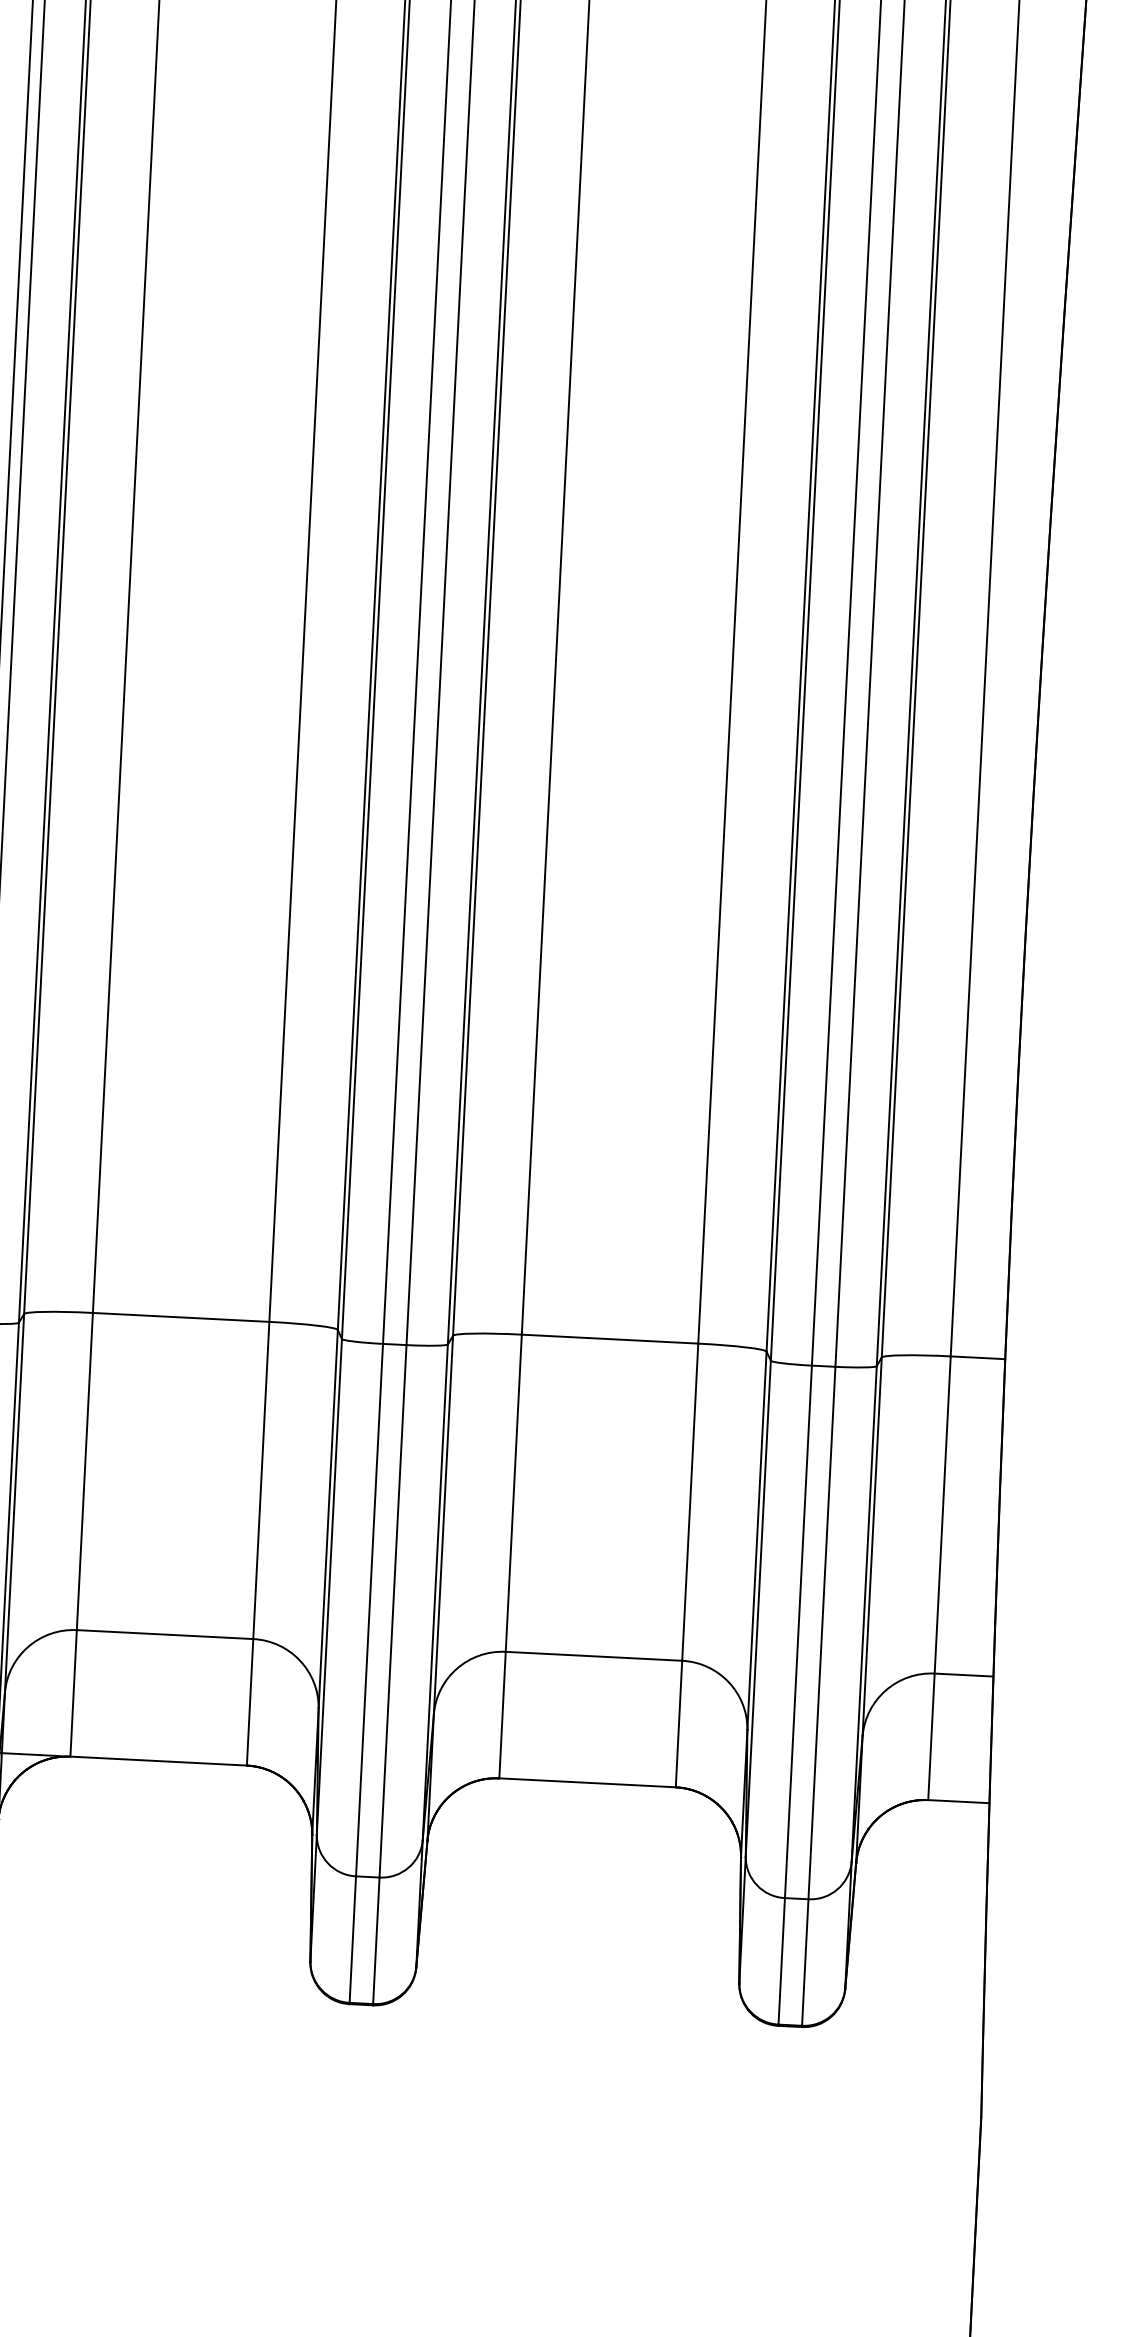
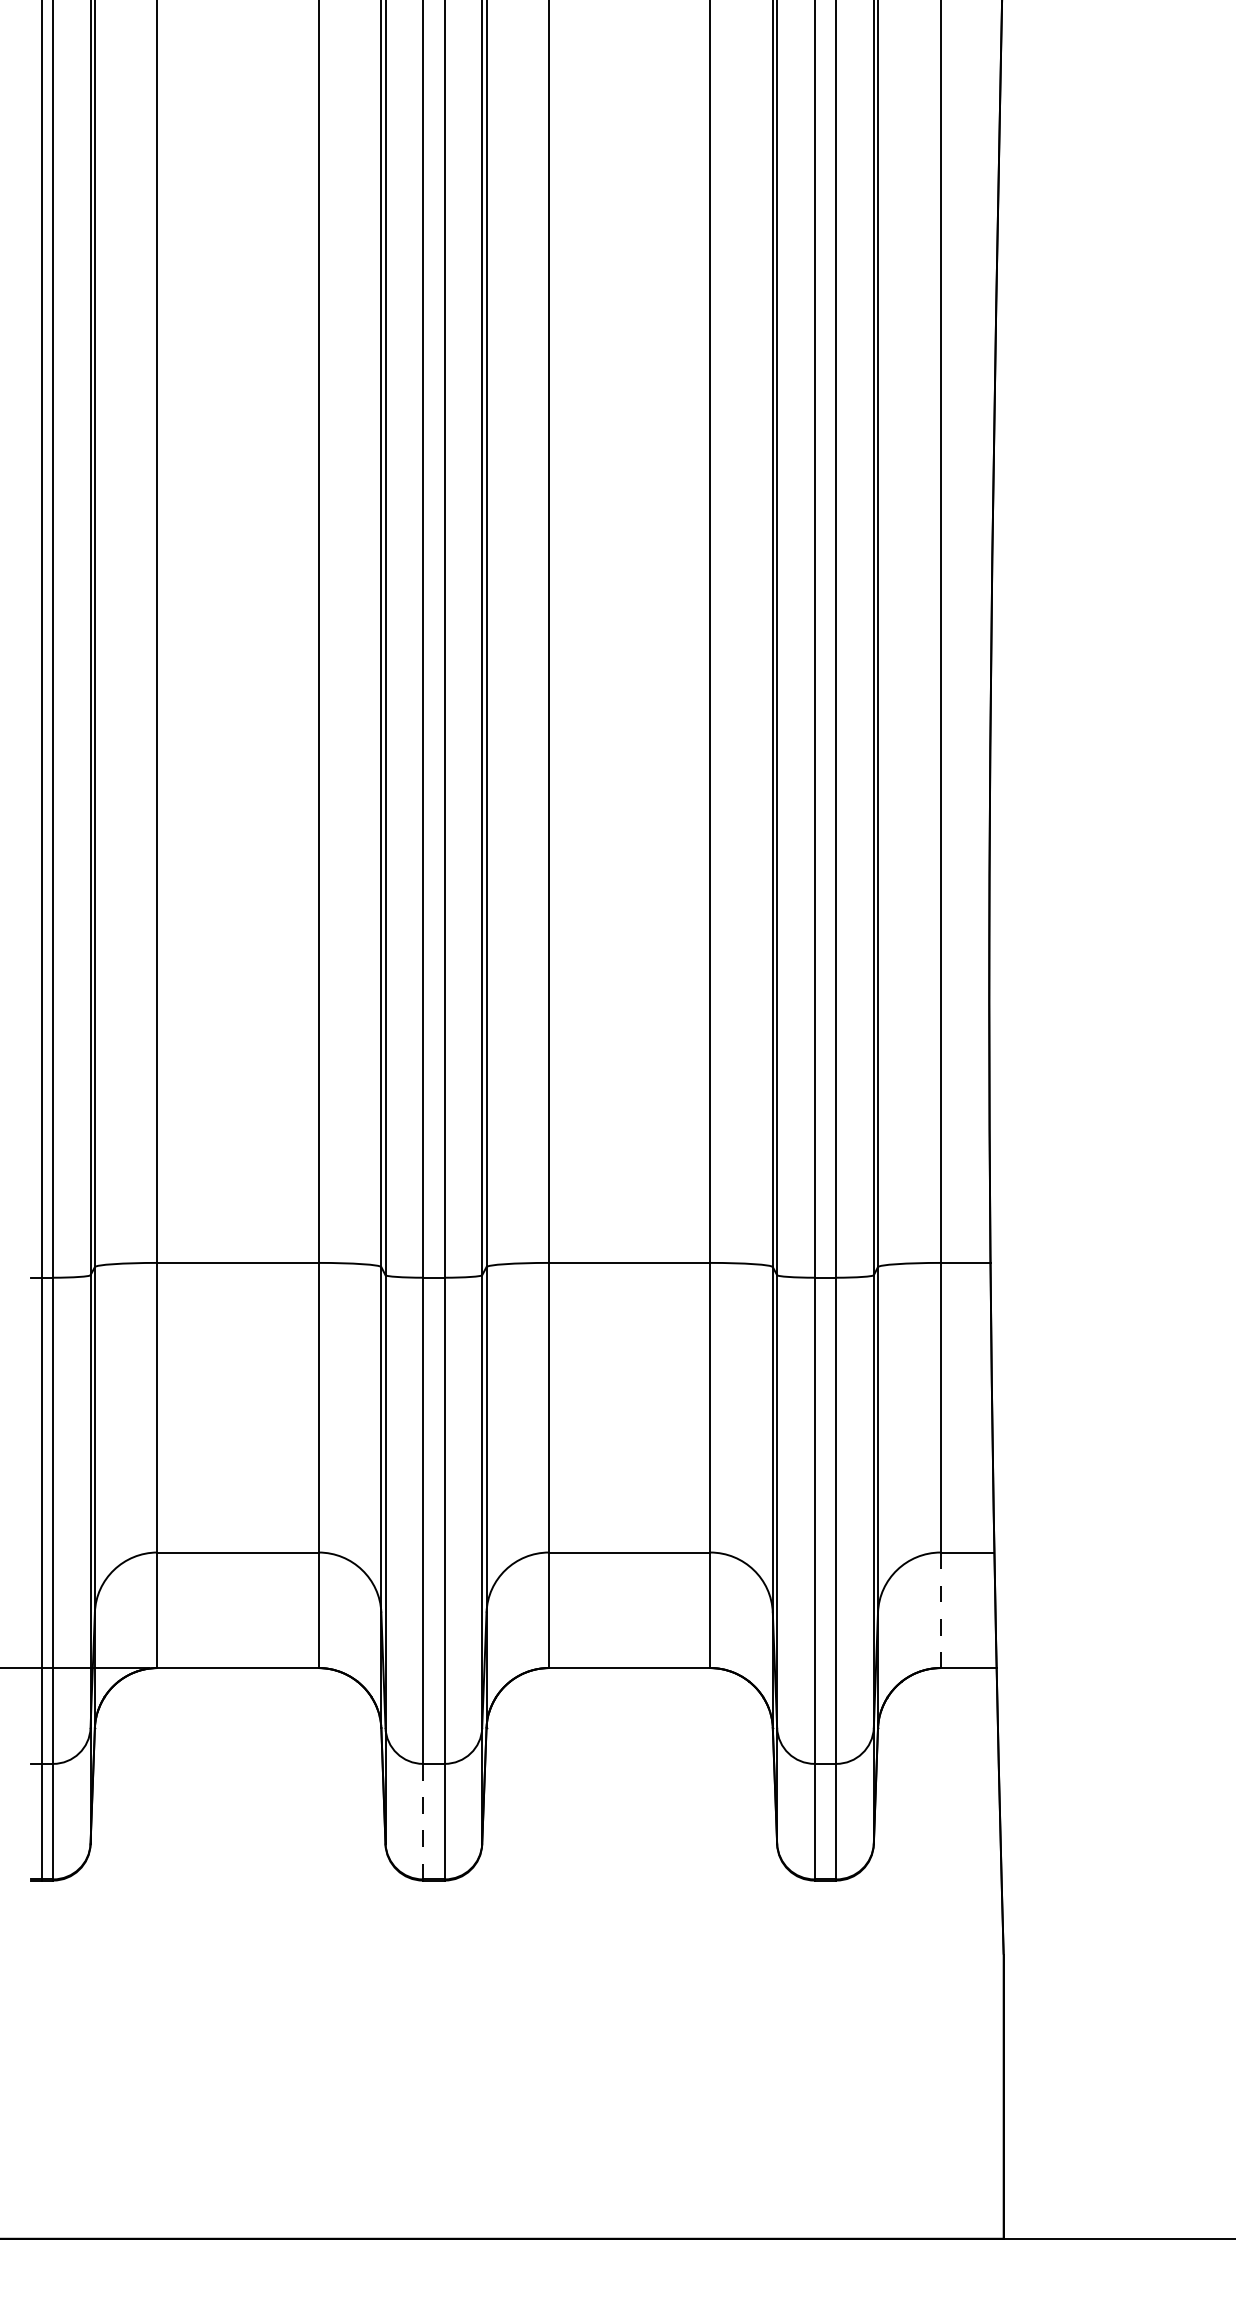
line: (931, 1737) -> (940, 1610), solid -> dashed
line: (353, 1939) -> (423, 1821), solid -> dashed

